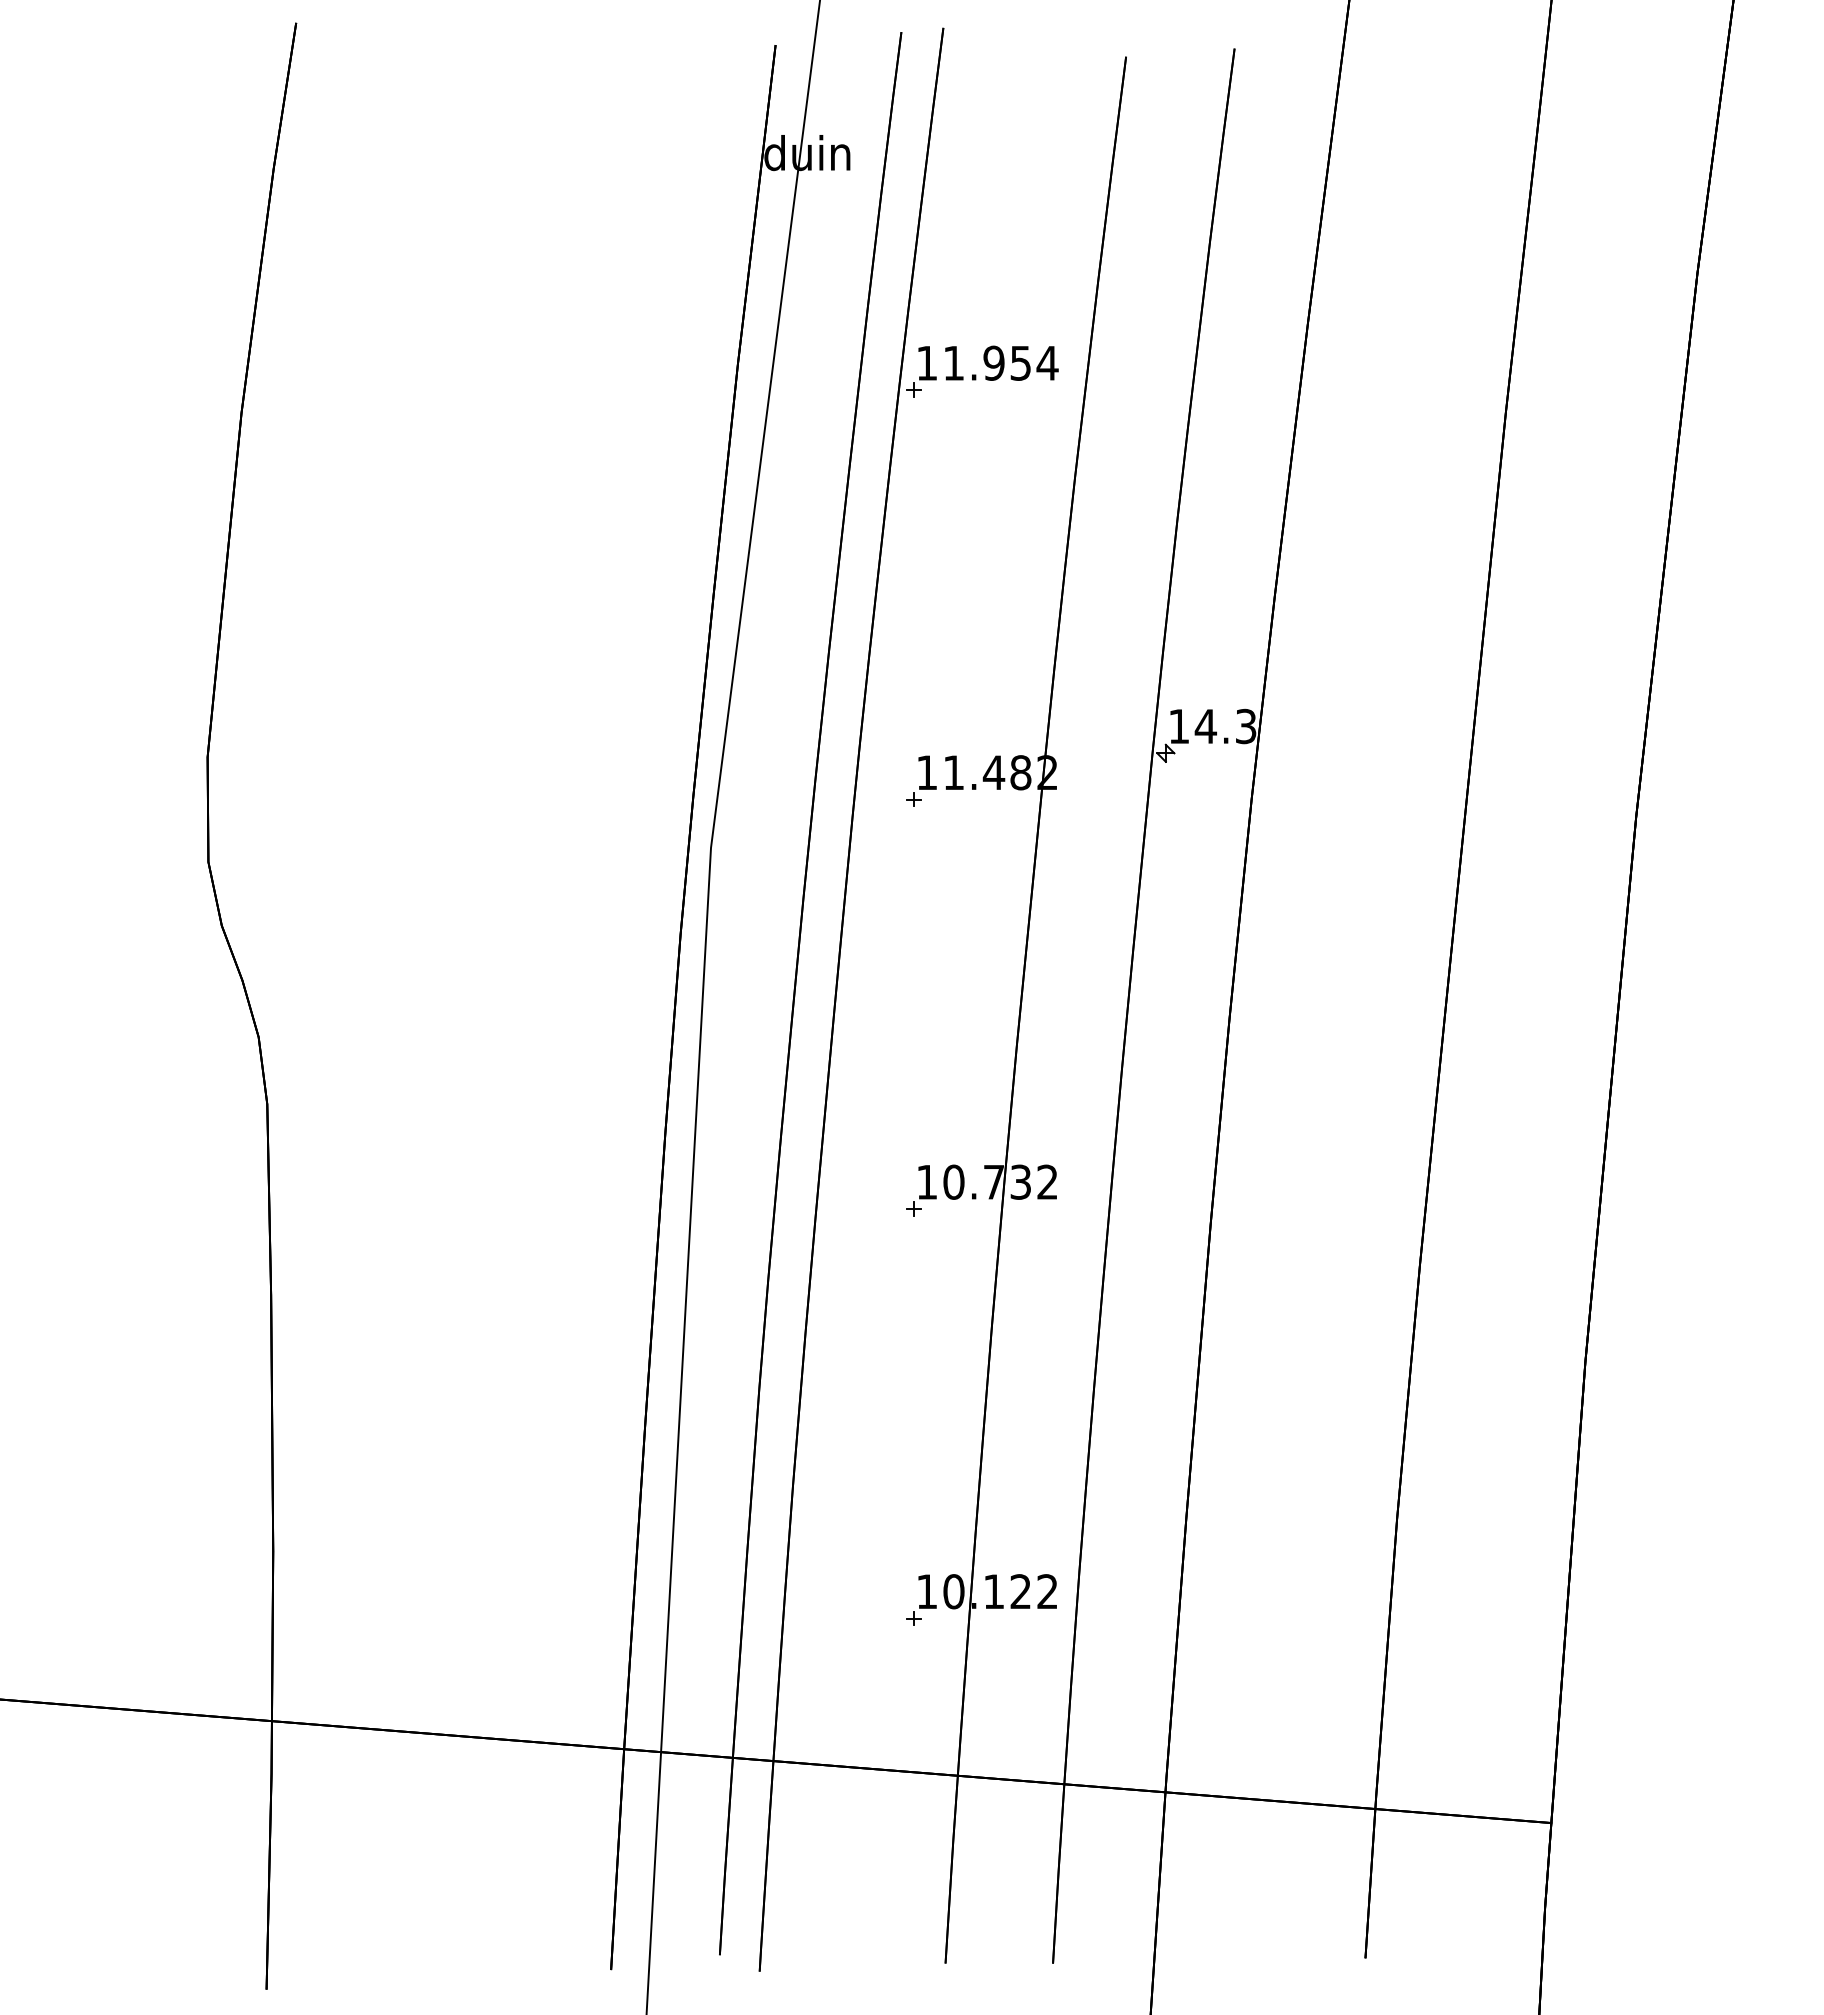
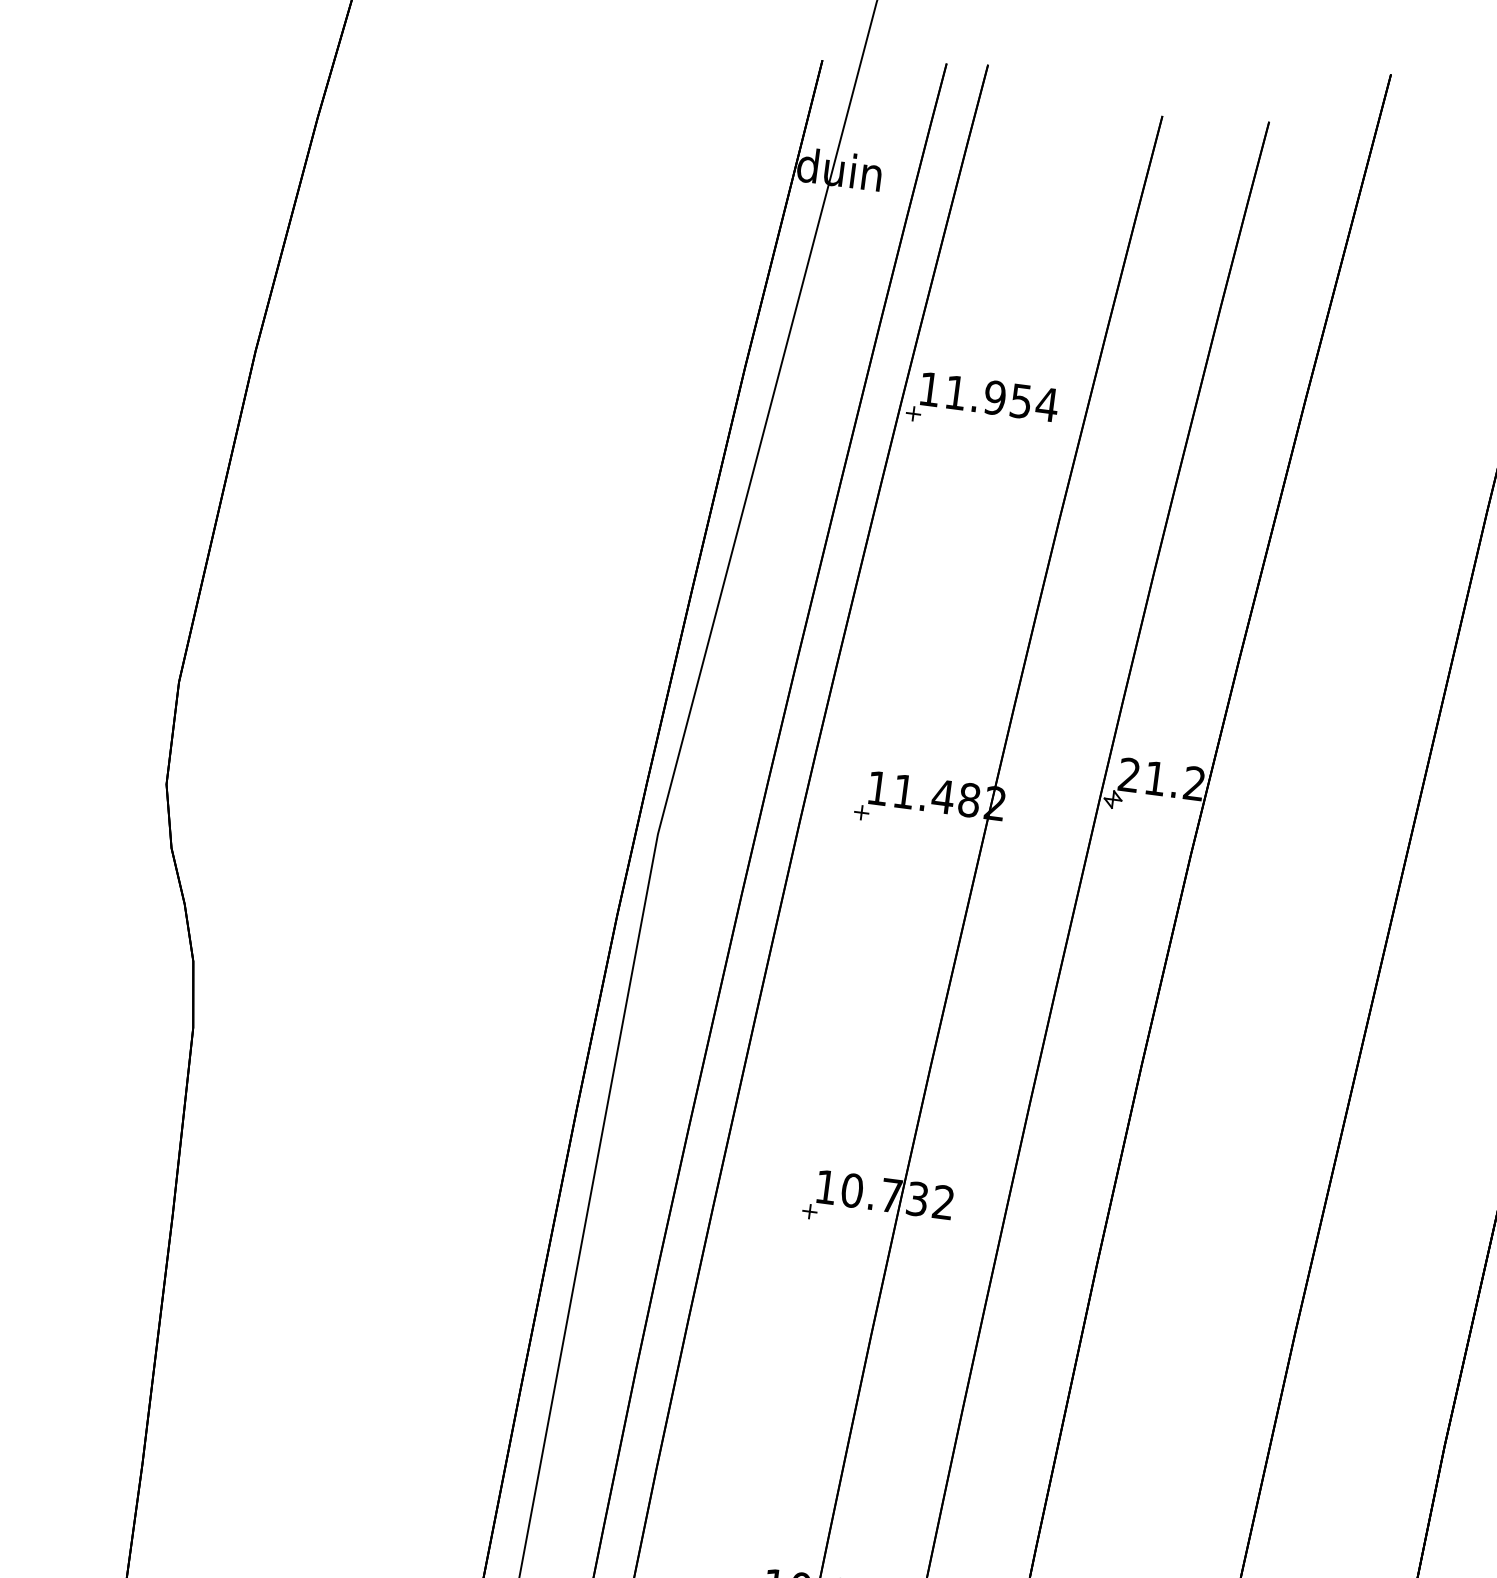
text: (1212, 726) -> (1161, 779), 14.3 -> 21.2

